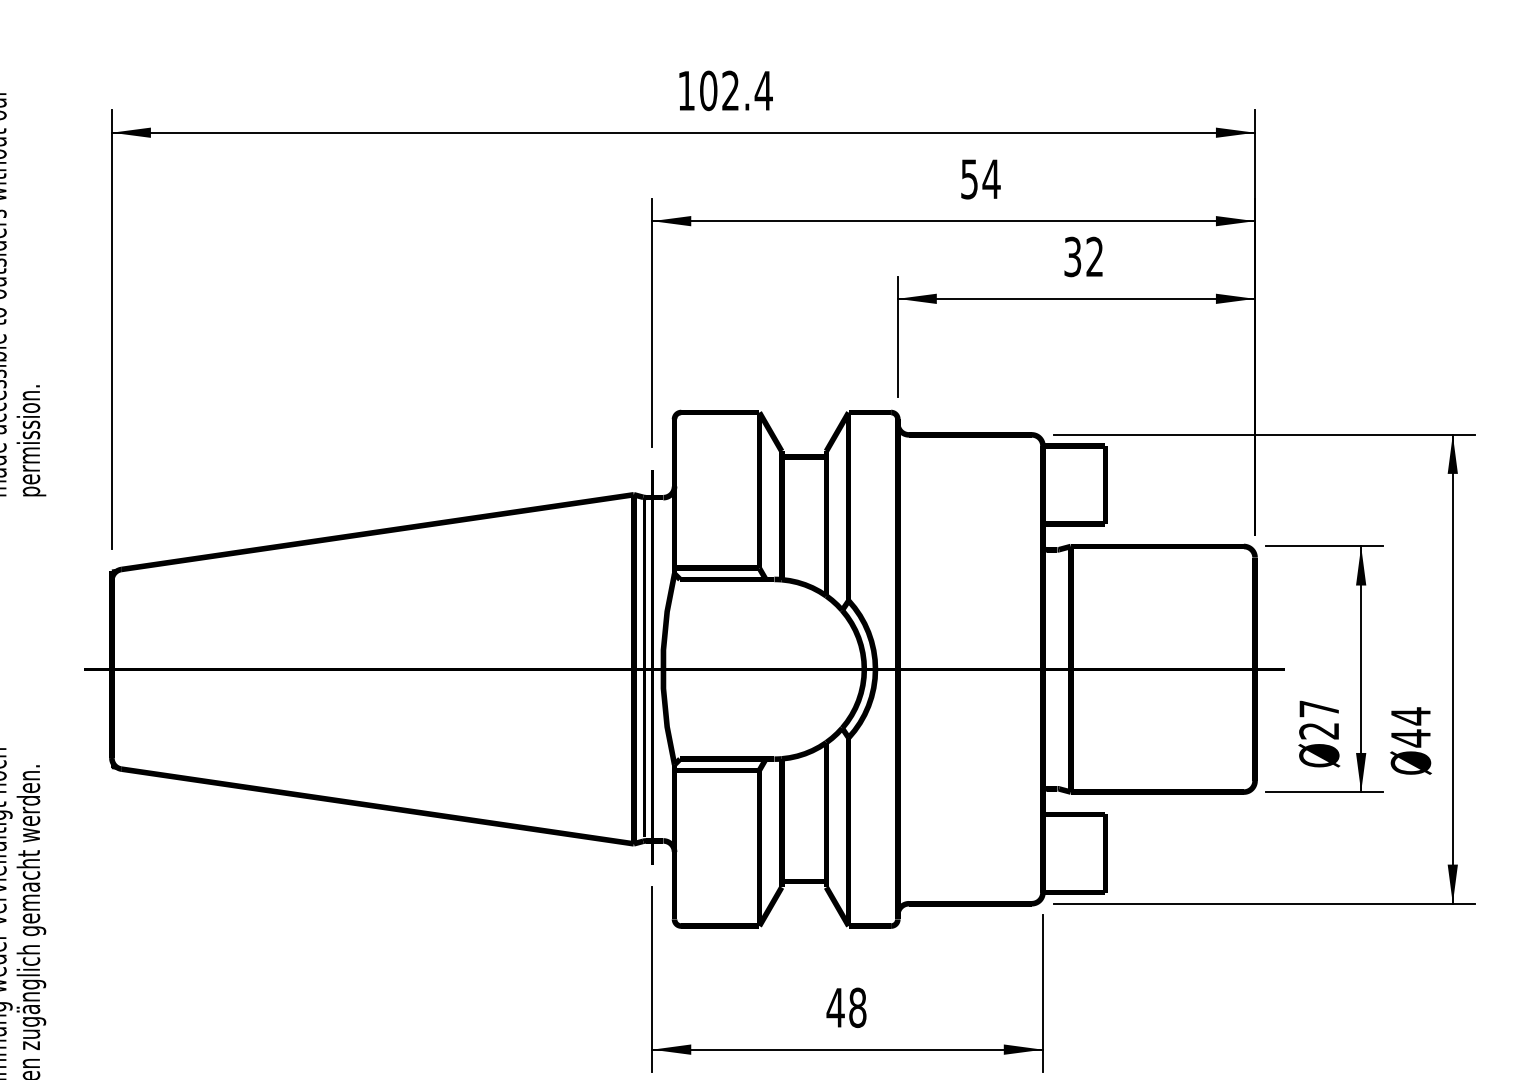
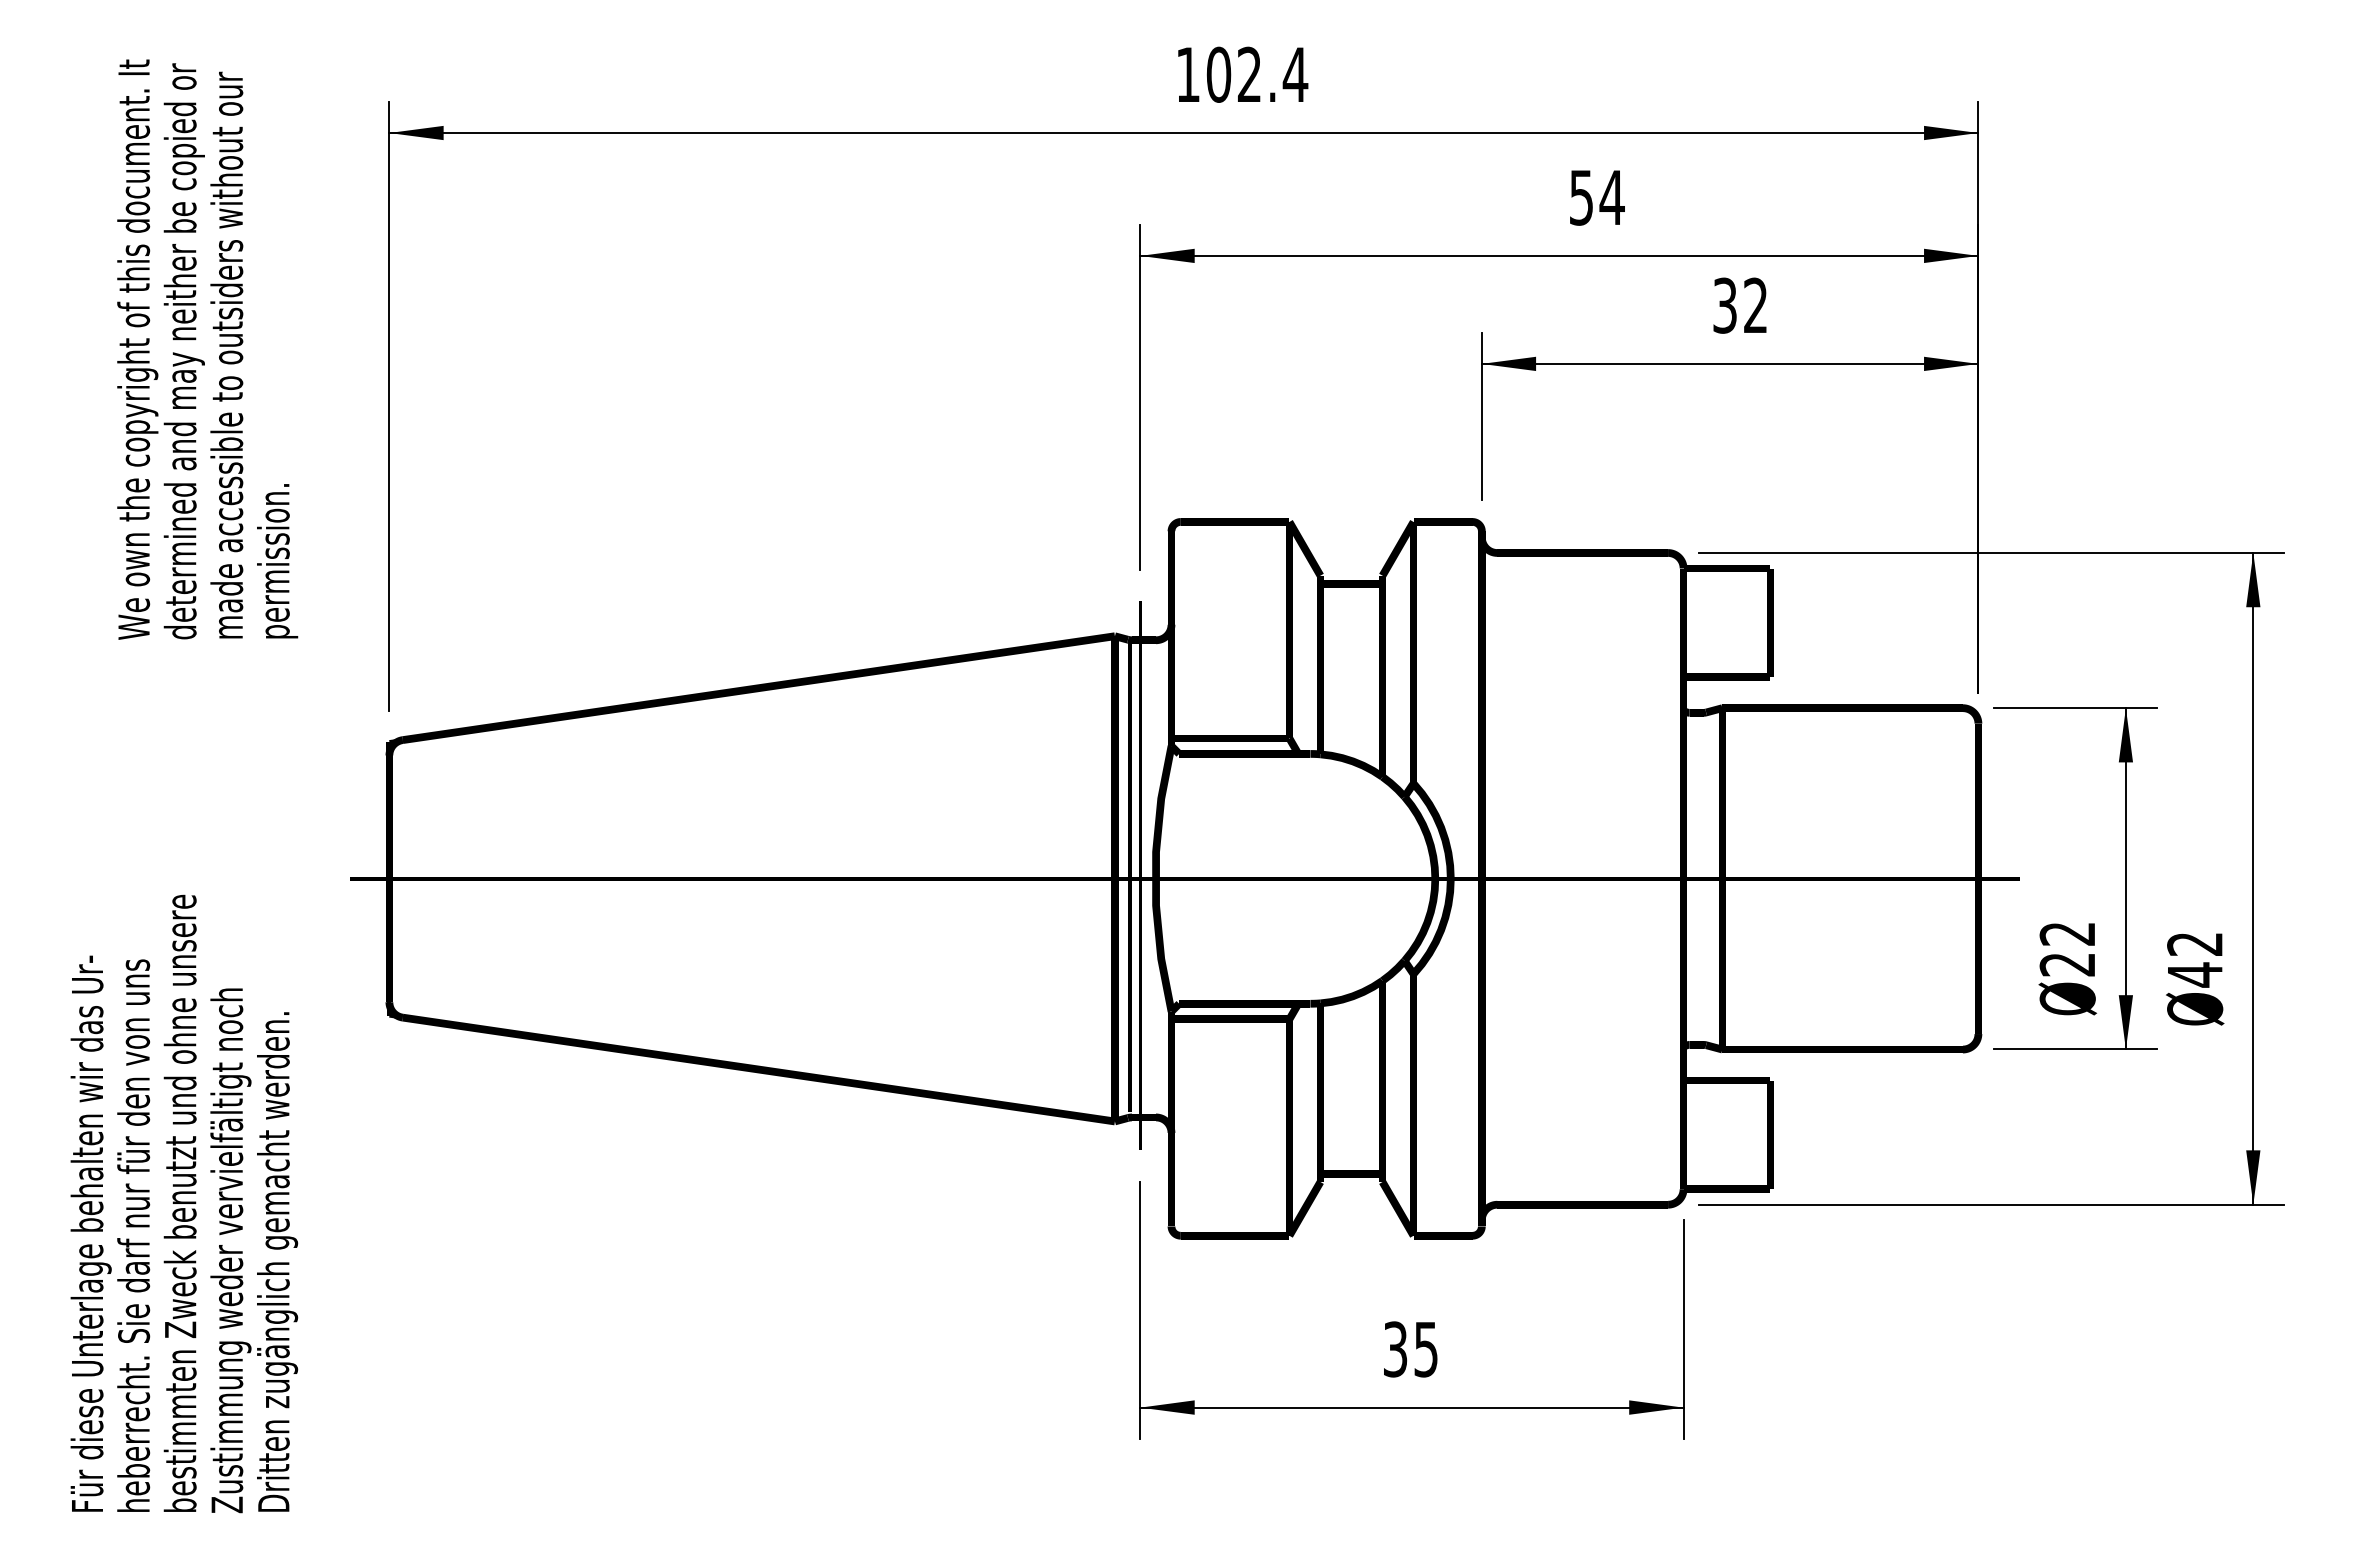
text: (1318, 708) -> (2066, 933), 27 -> 22
text: (1410, 716) -> (2194, 944), 44 -> 42
text: (846, 1007) -> (1410, 1349), 48 -> 35

